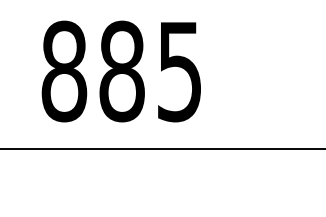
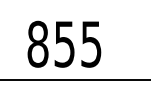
text: (121, 69) -> (64, 43), 885 -> 855

